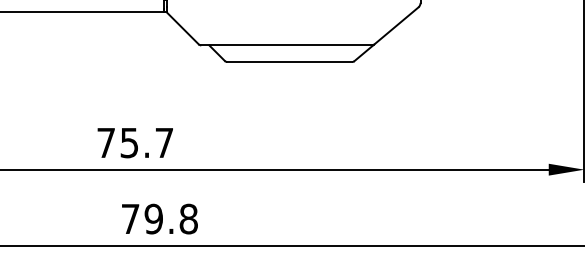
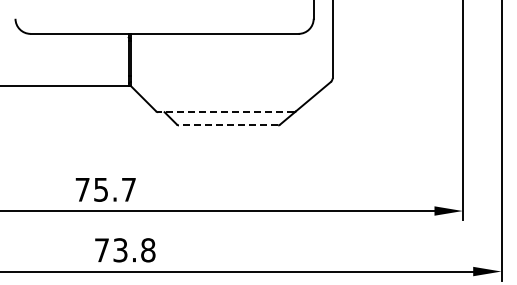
line: (287, 45) -> (226, 112), solid -> dashed
line: (289, 62) -> (228, 125), solid -> dashed
text: (153, 219) -> (120, 250), 79.8 -> 73.8

